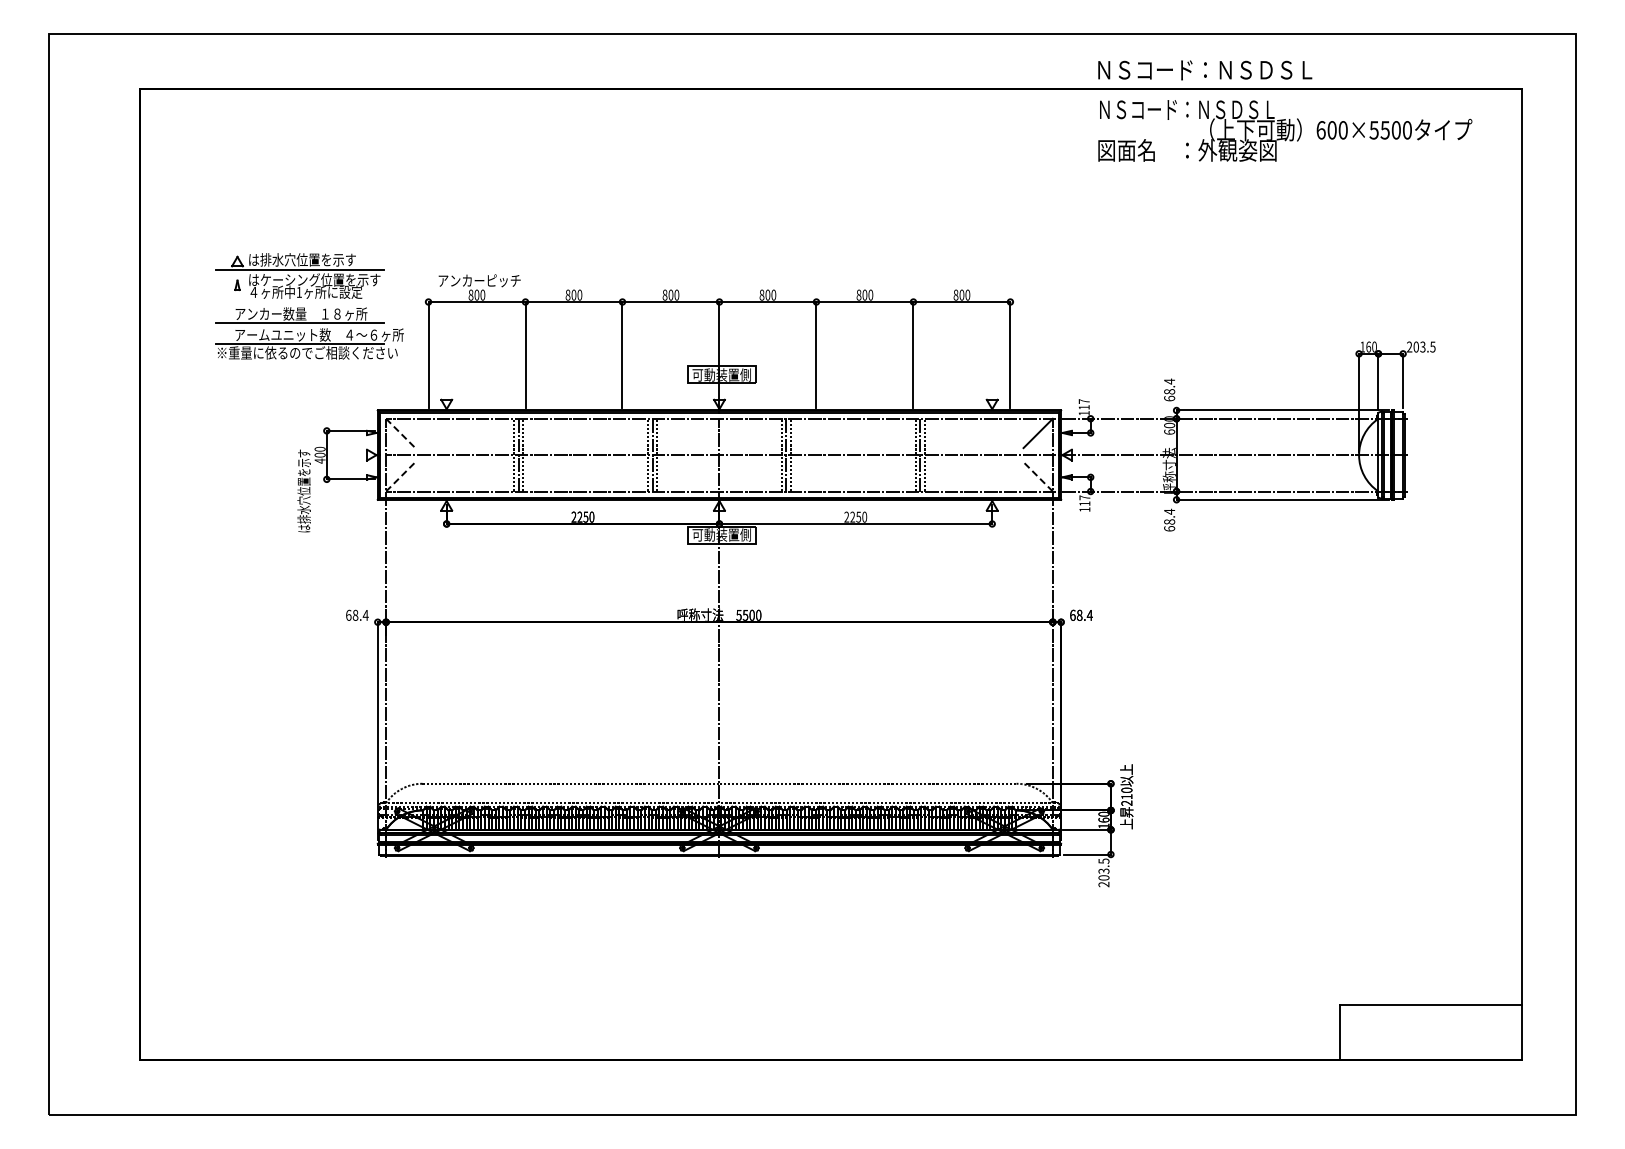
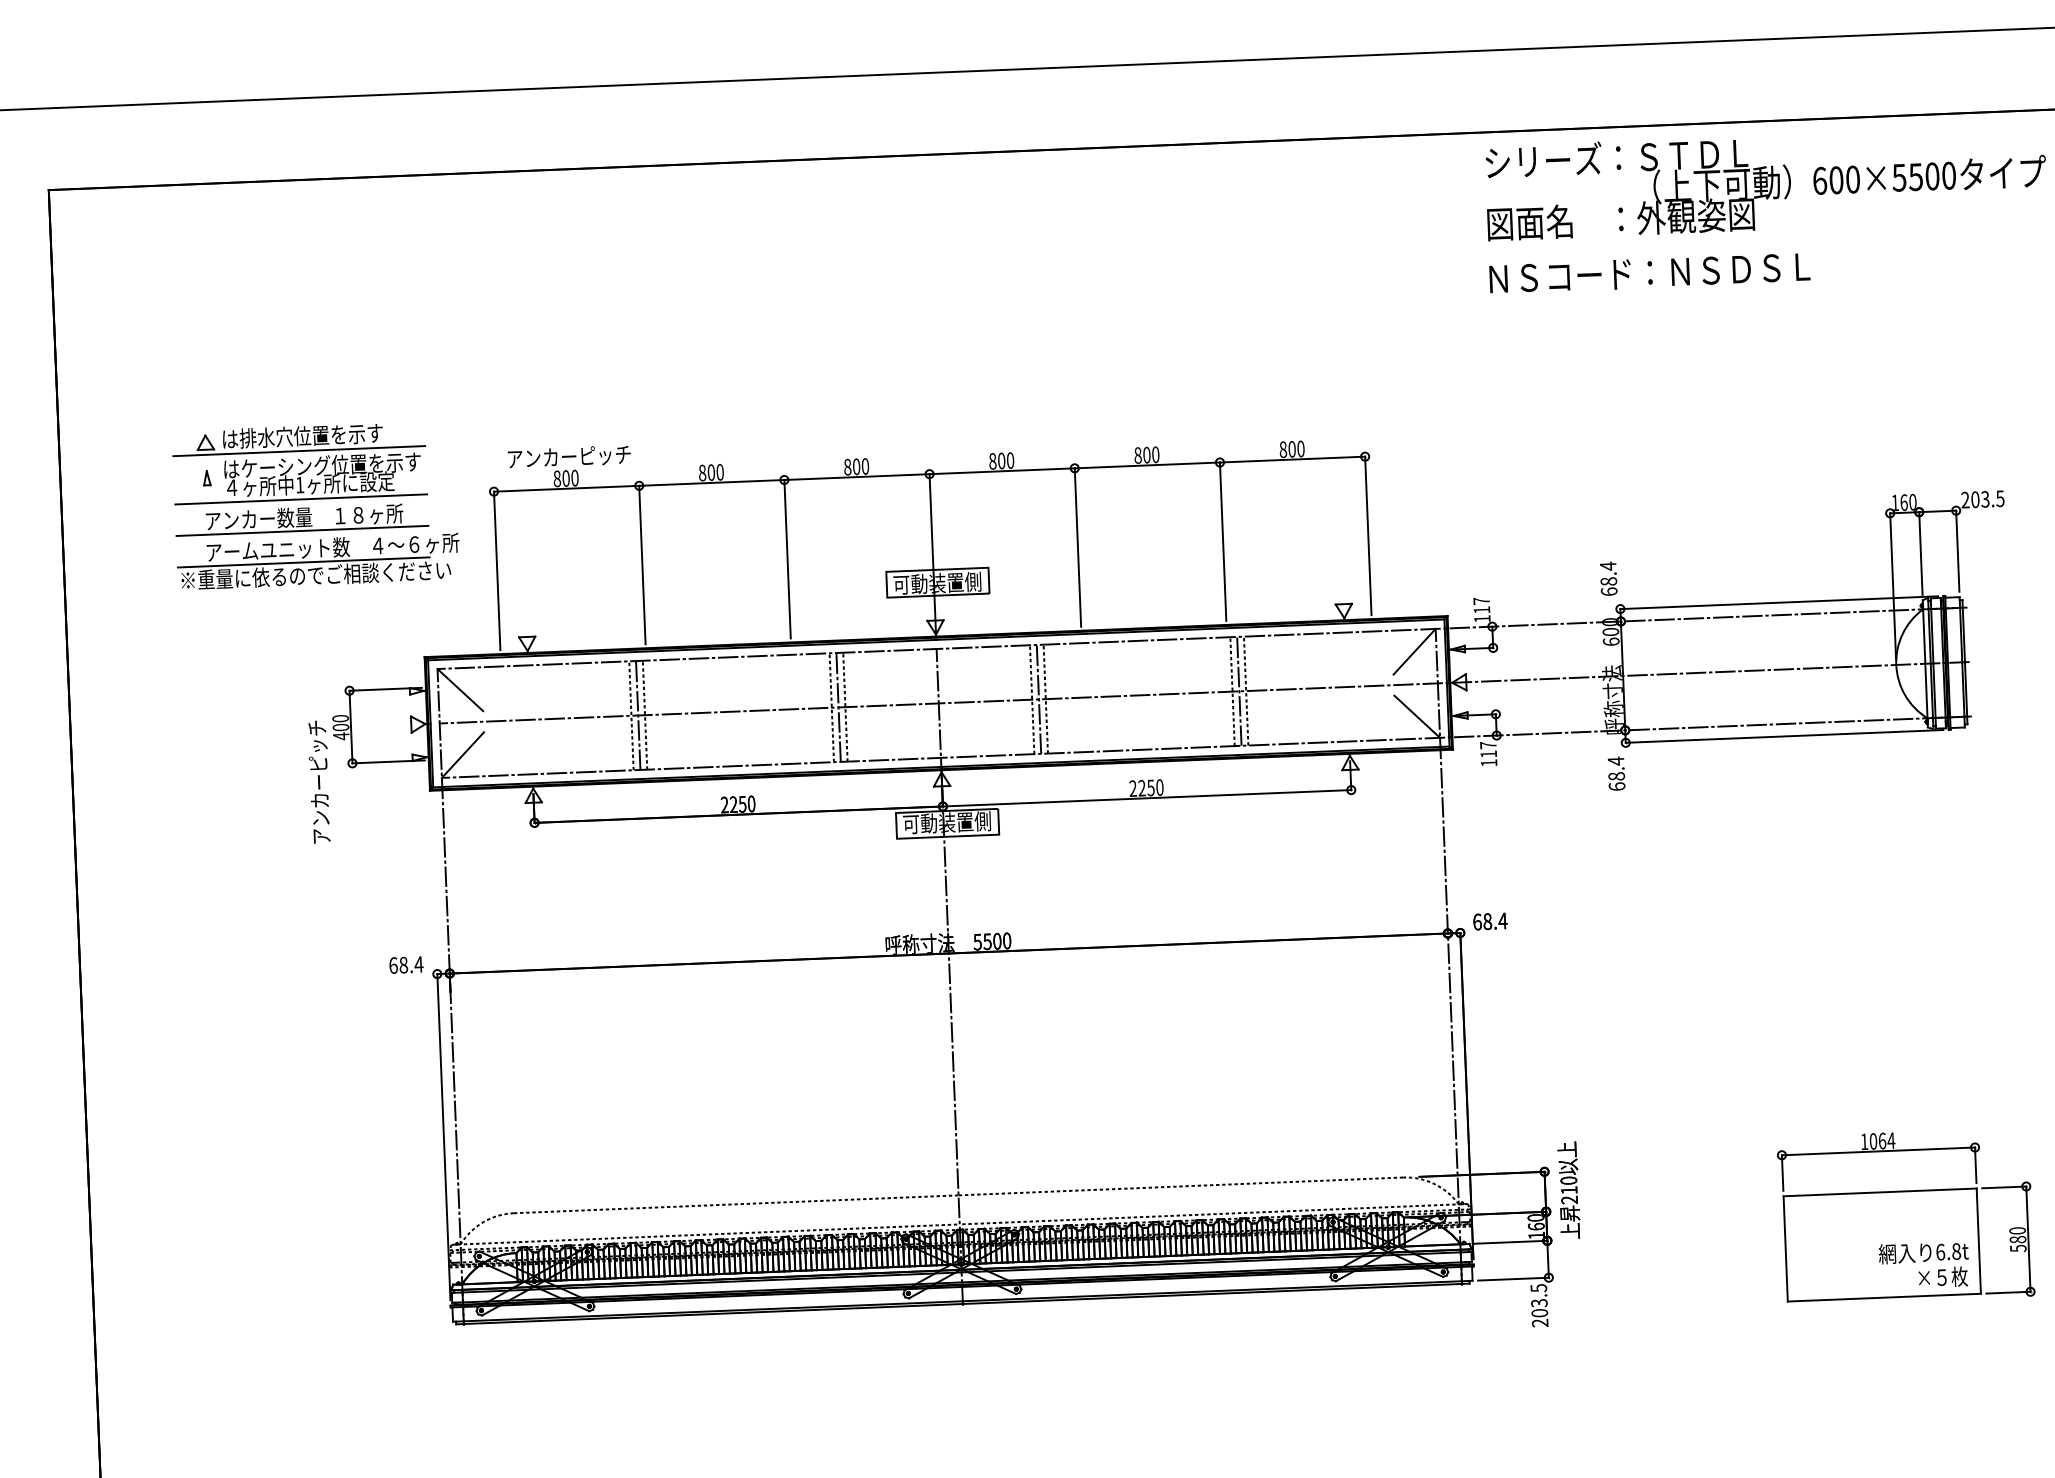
text: (1205, 70) -> (1650, 273), moved
text: (1186, 108) -> (1617, 156), ＮＳコード：ＮＳＤＳＬ -> シリーズ：ＳＴＤＬ
line: (299, 302) -> (300, 500), added
line: (400, 433) -> (459, 690), dashed -> solid
line: (400, 476) -> (462, 754), dashed -> solid
line: (1038, 476) -> (1417, 716), dashed -> solid
text: (303, 490) -> (318, 781), は排水穴位置を示す -> アンカーピッチ
part: (1350, 823) -> (1905, 1216), added

